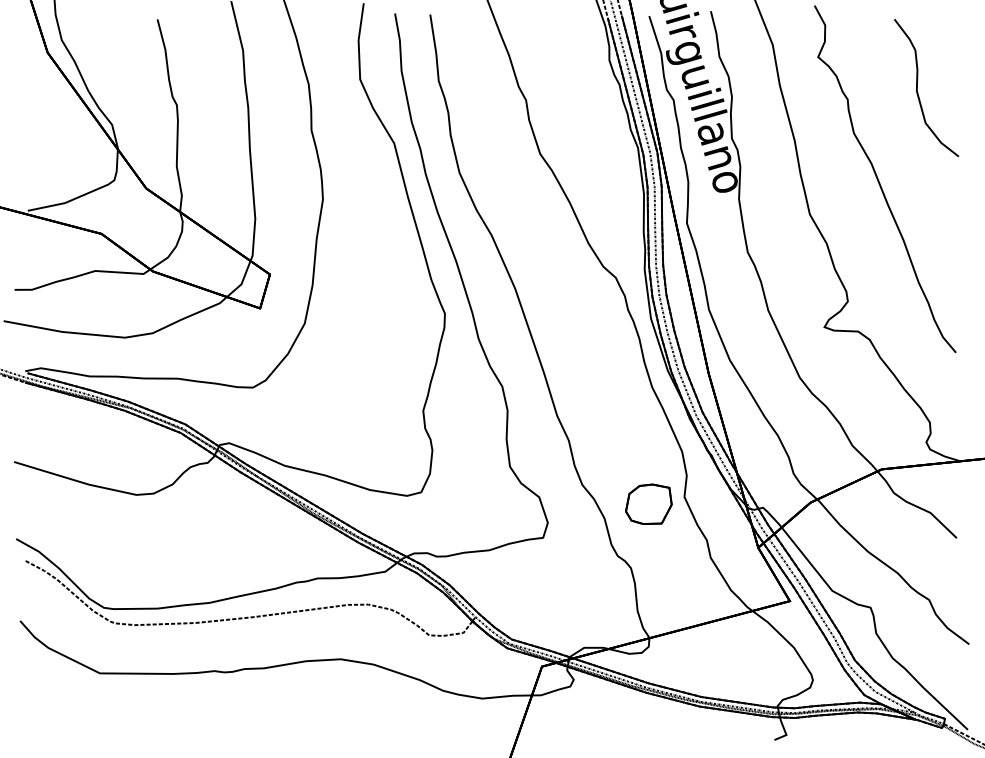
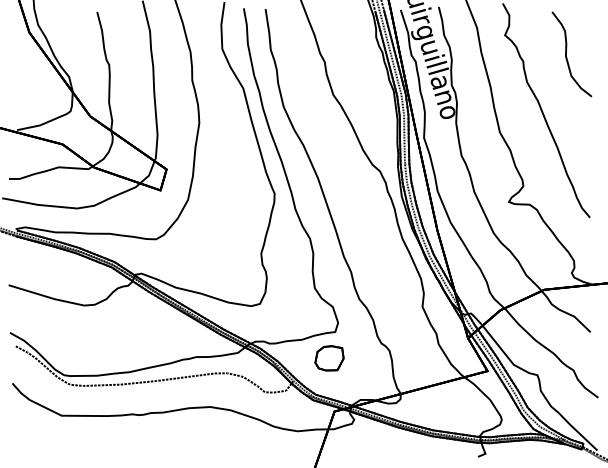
part: (648, 504) -> (329, 358), moved

